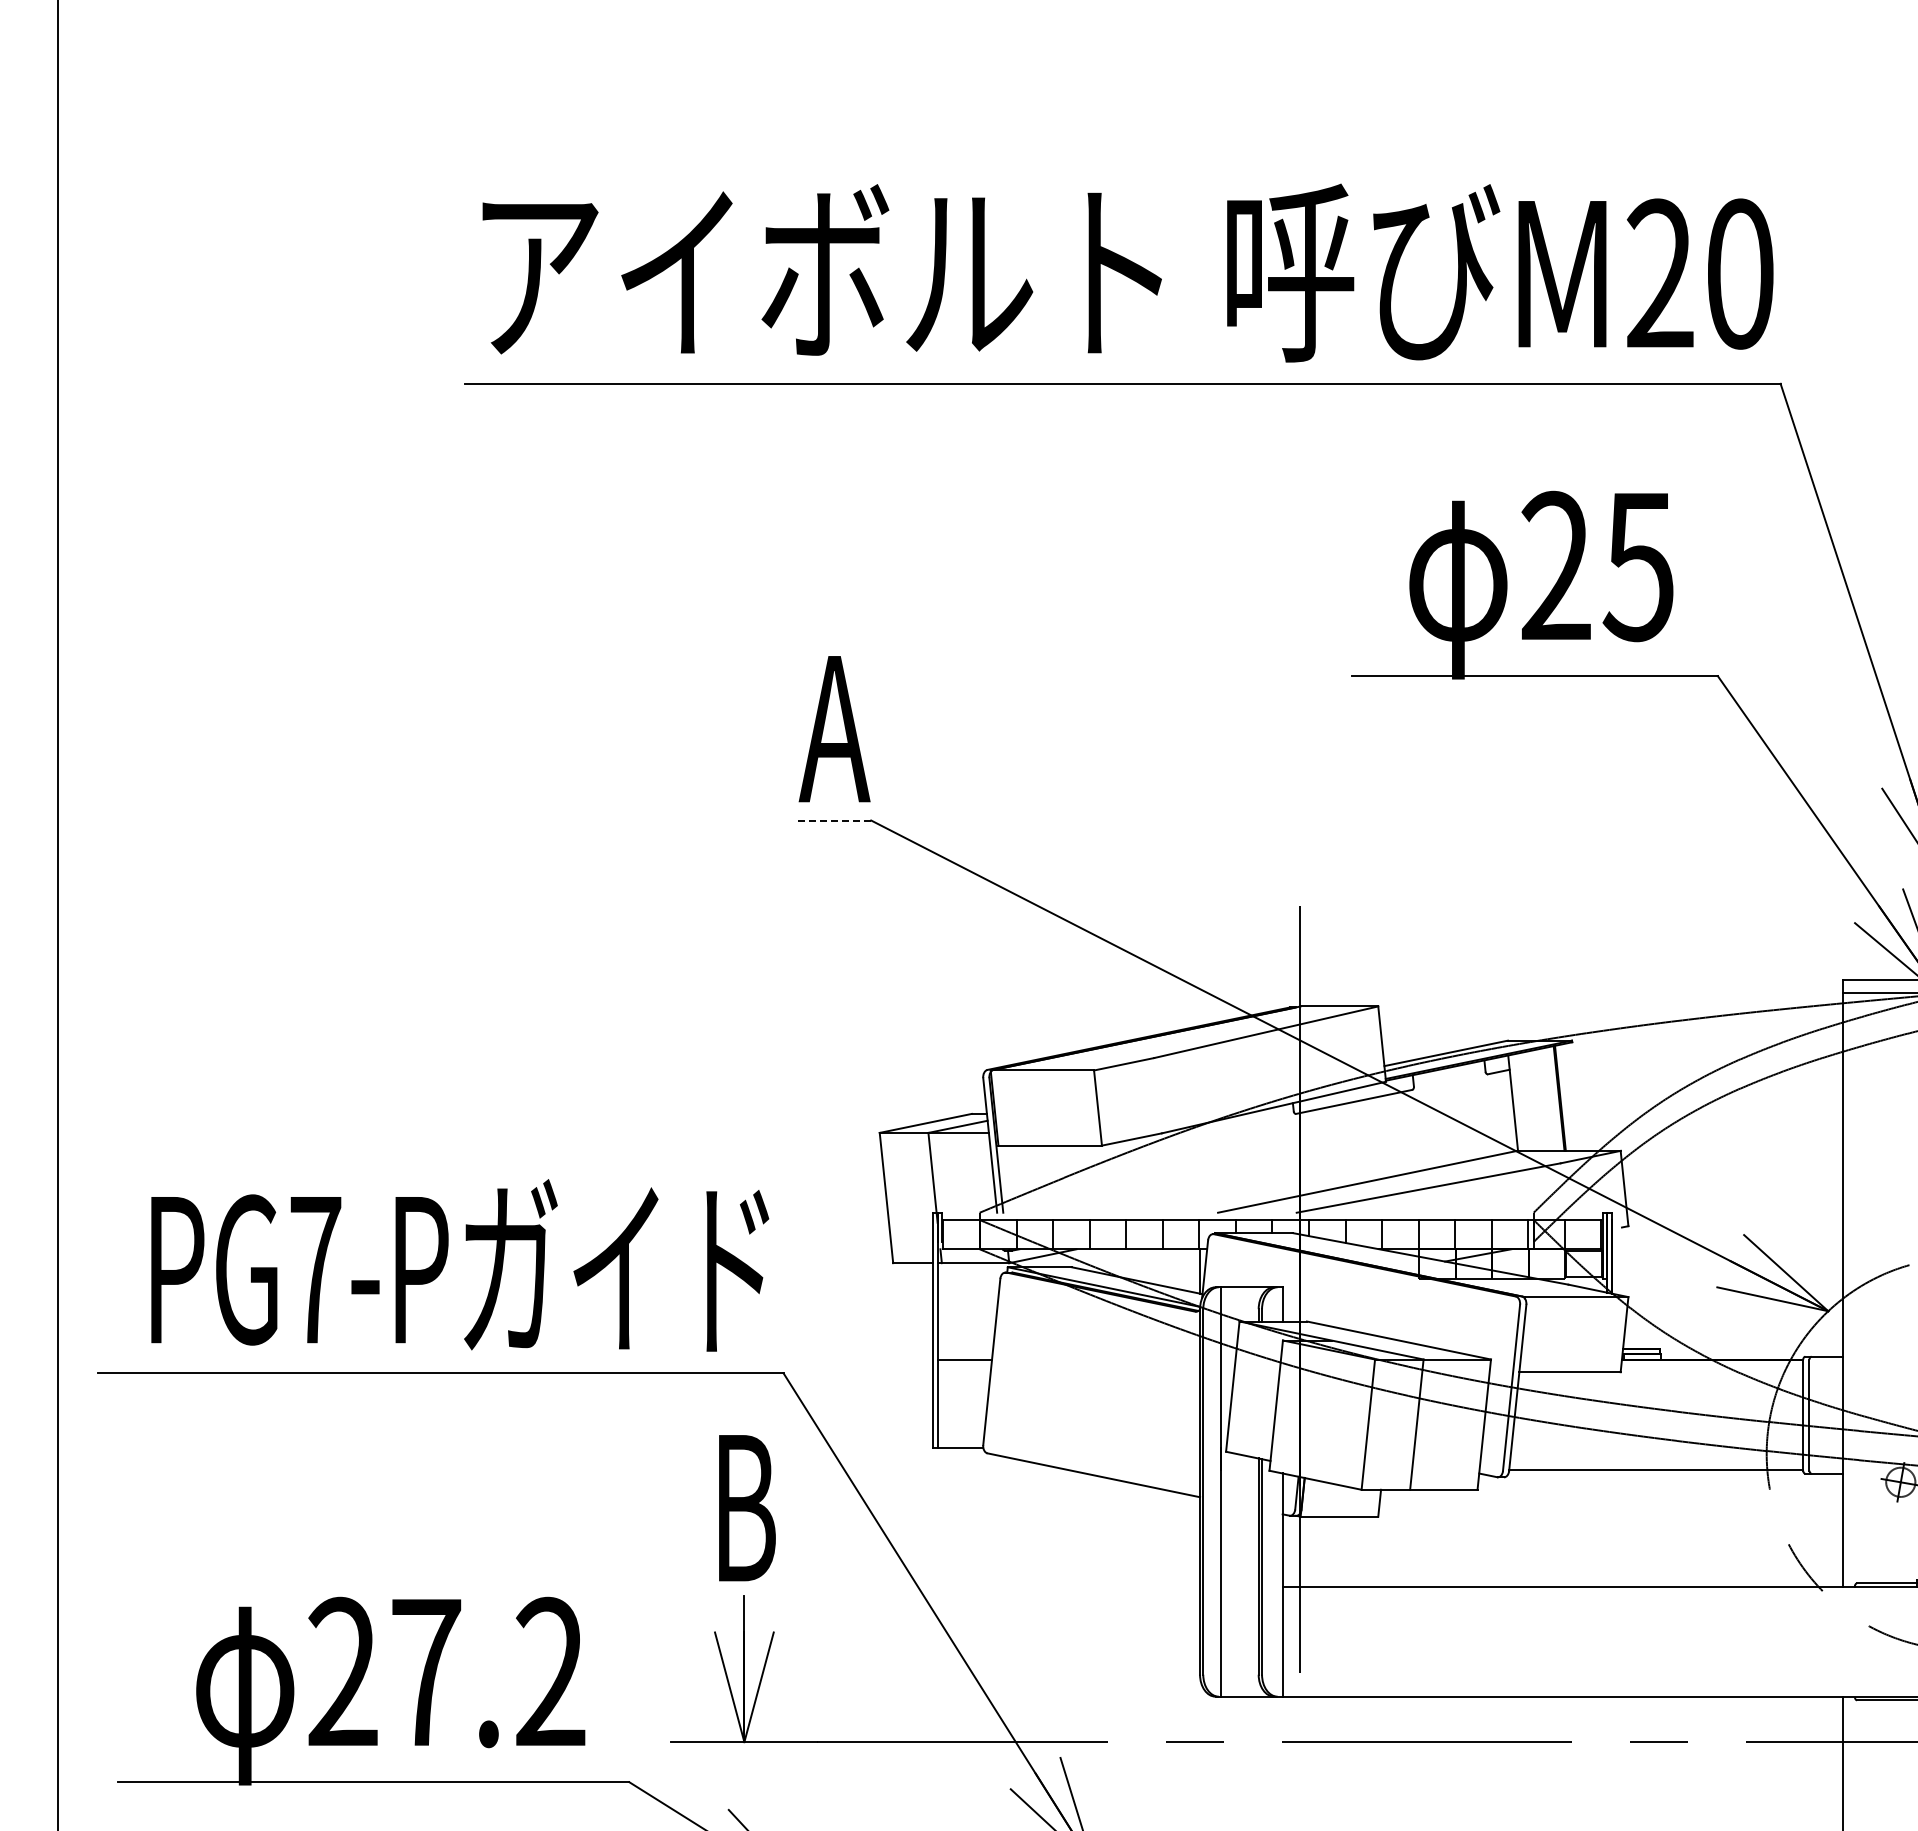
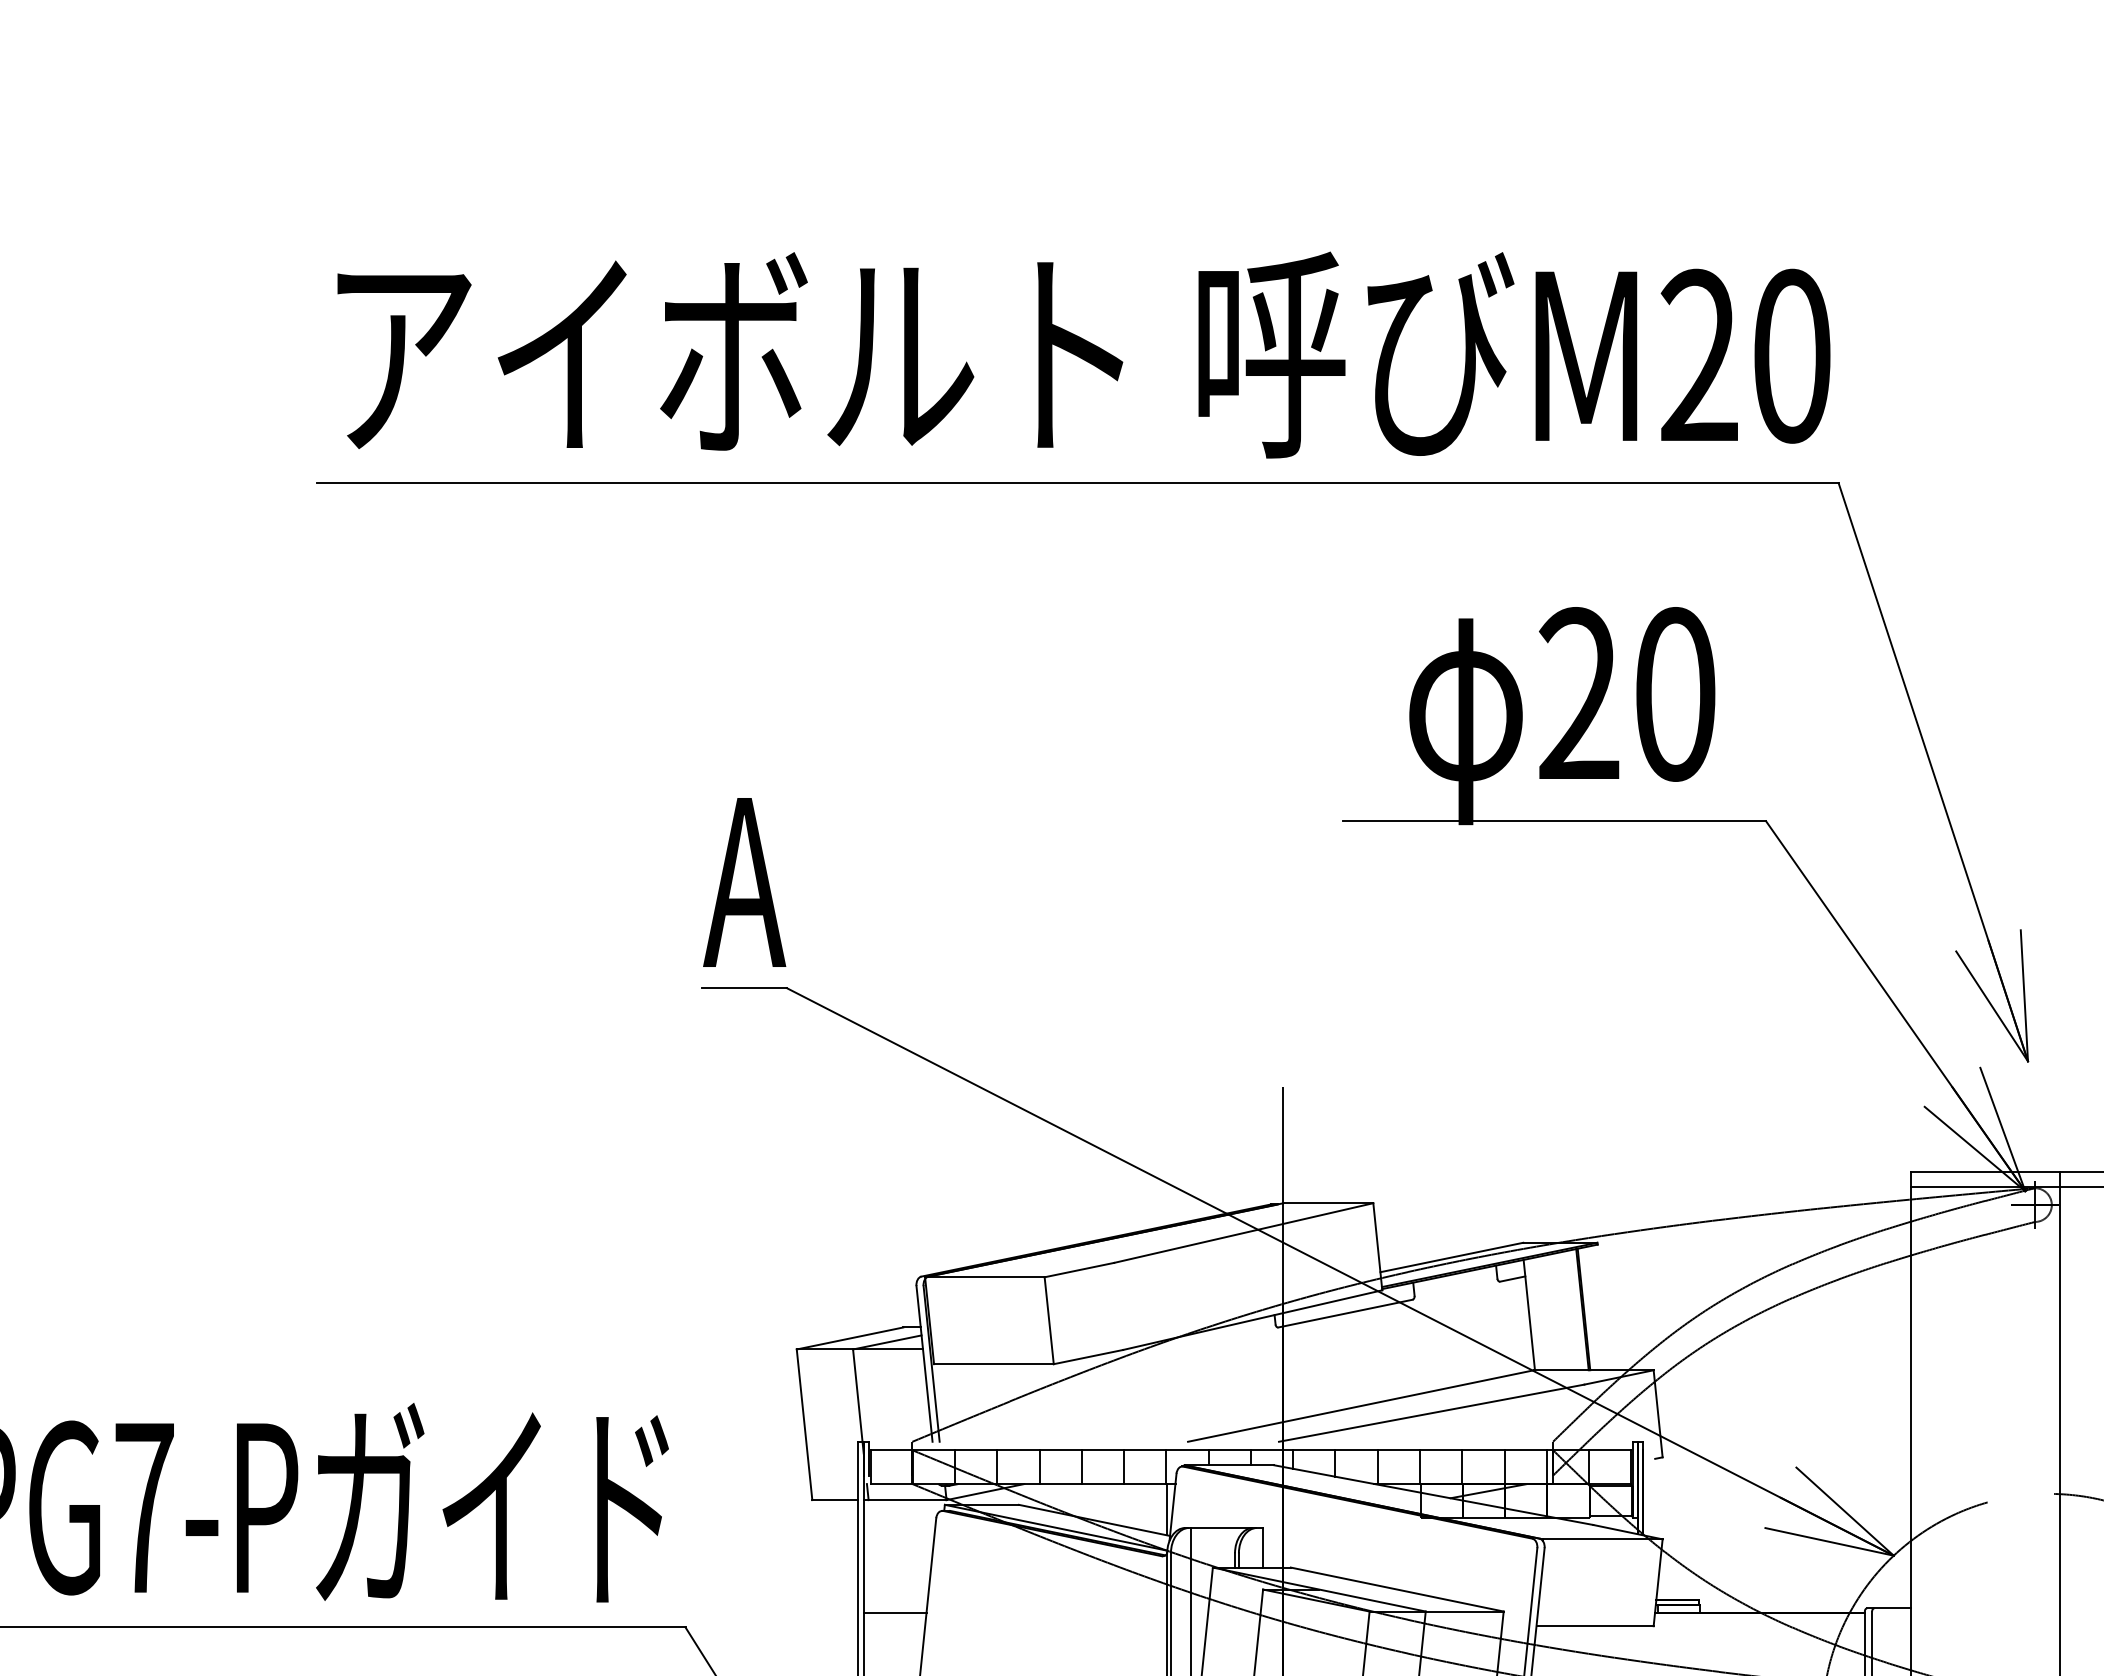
text: (1637, 566) -> (1673, 694), 25 -> 20
line: (834, 820) -> (744, 988), dashed -> solid

